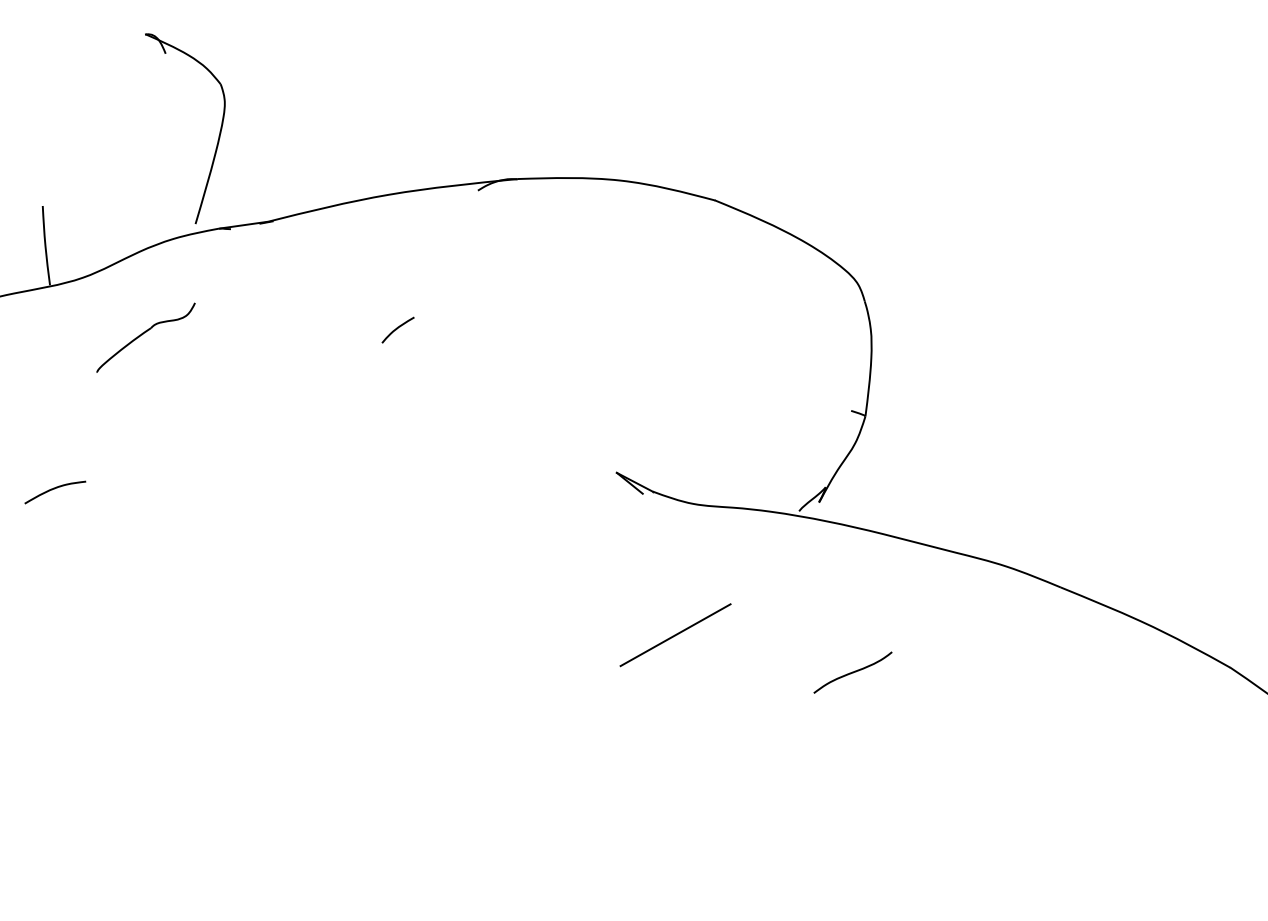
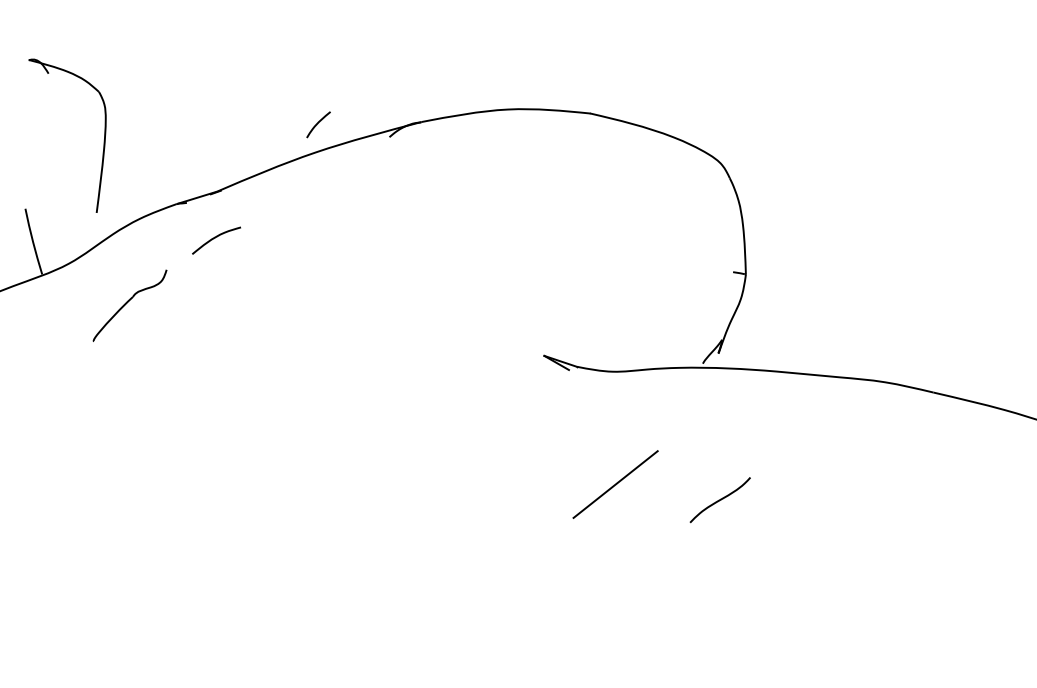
part: (218, 135) -> (104, 135), moved
curve: (397, 329) -> (317, 124), moved
curve: (54, 489) -> (215, 238), moved
curve: (852, 672) -> (719, 500), moved

